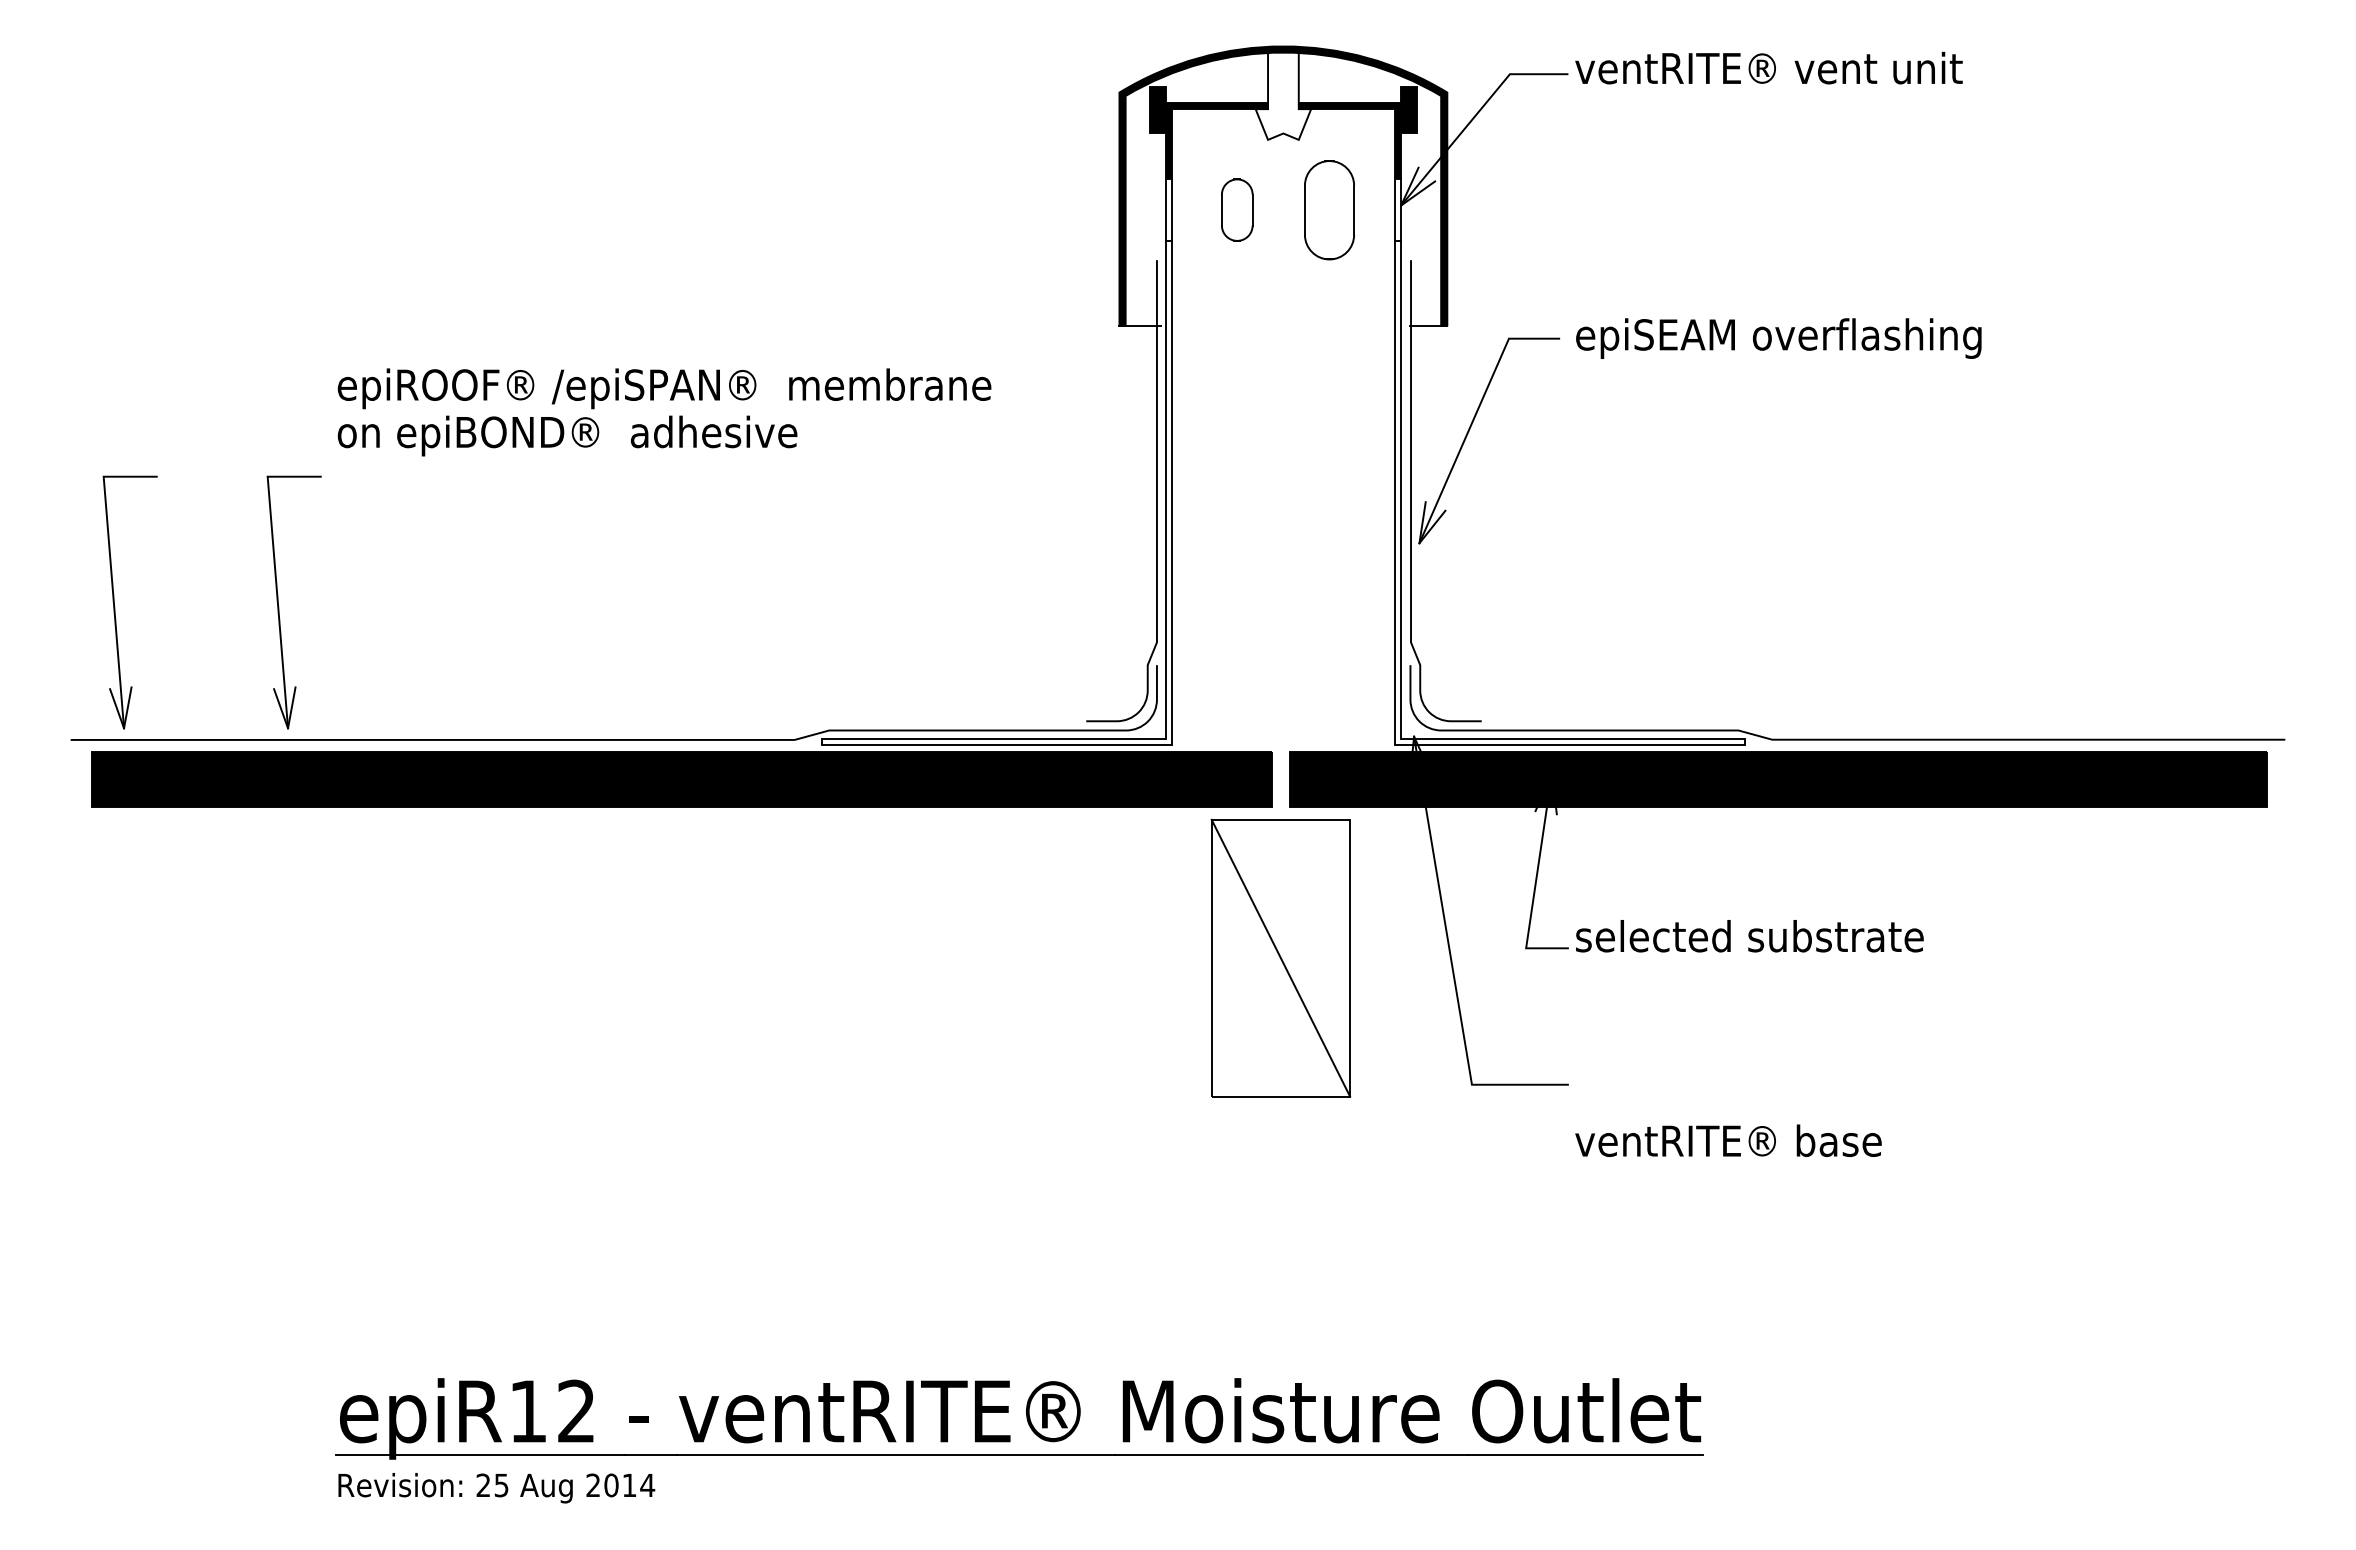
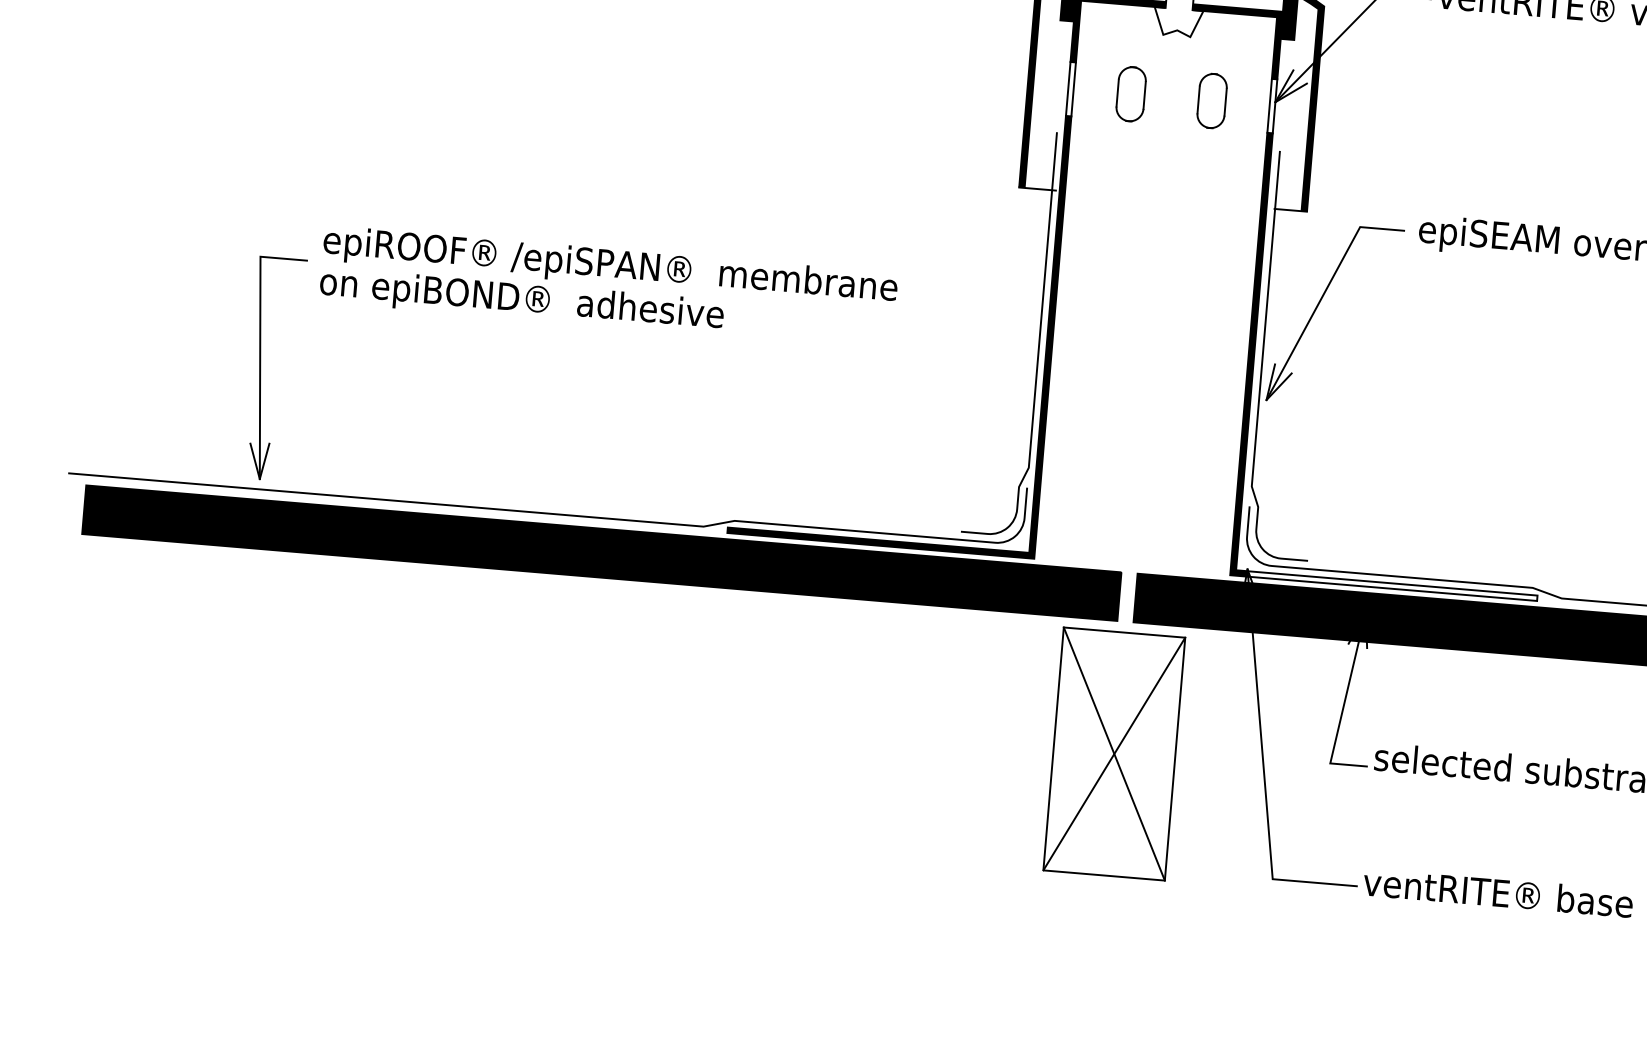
part: (1329, 209) -> (1212, 100), size x0.62
text: (664, 412) -> (608, 287), moved
fill: (996, 492) -> (899, 324), added
fill: (1405, 492) -> (1258, 354), added
part: (115, 606) -> (117, 359), removed
line: (1280, 957) -> (1114, 753), added
text: (1728, 1140) -> (1498, 892), moved

